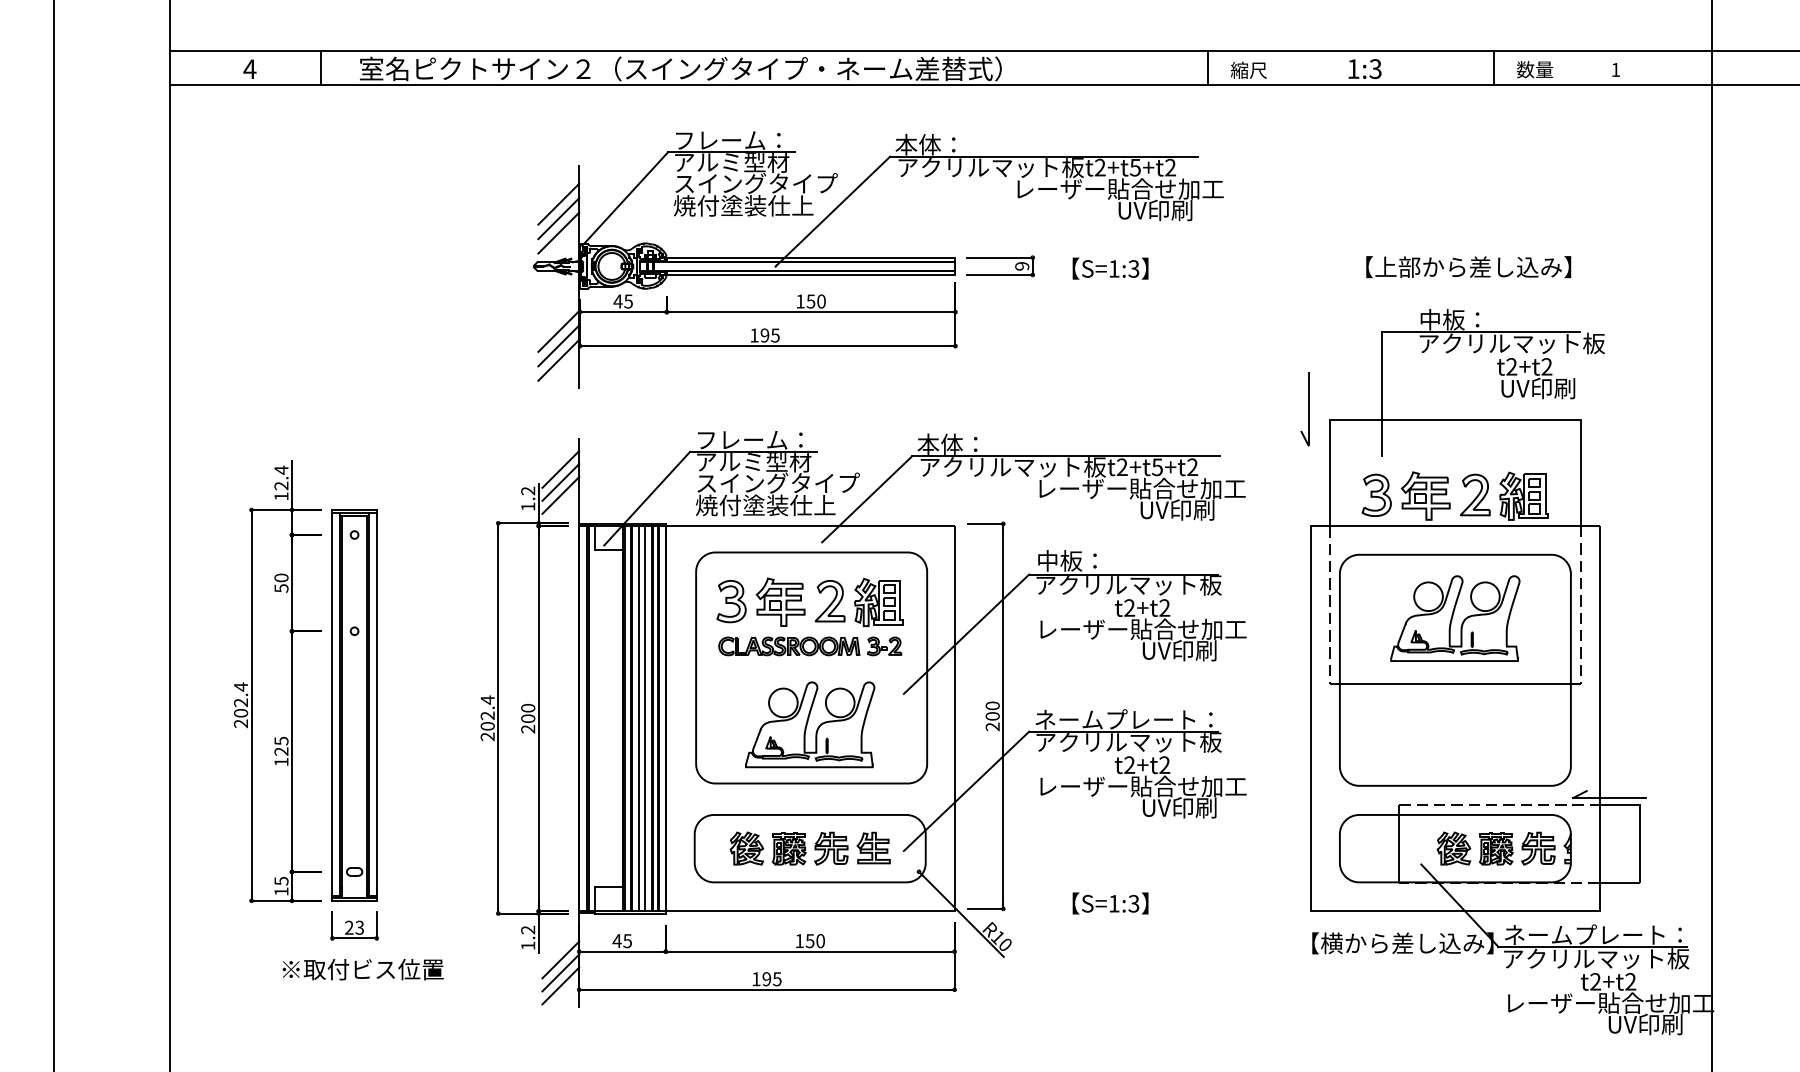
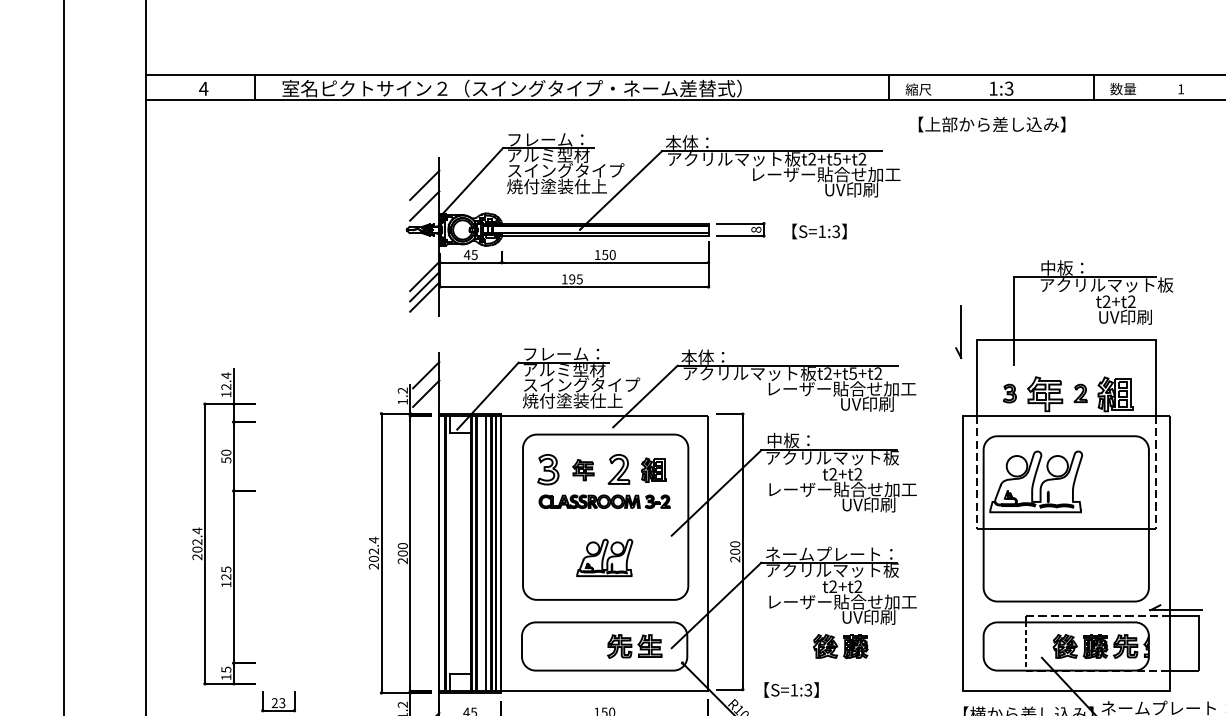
line: (558, 218) -> (424, 195), removed
text: (1022, 266) -> (756, 229), 9 -> 8
text: (1468, 267) -> (991, 124), moved
line: (560, 482) -> (425, 384), removed
part: (1376, 494) -> (1009, 393), size x0.6
part: (1475, 494) -> (1080, 393), size x0.6
part: (780, 601) -> (583, 469), size x0.6
part: (878, 601) -> (653, 469), size x0.7
part: (1455, 618) -> (1036, 481), moved
part: (354, 705) -> (278, 544), removed
line: (639, 718) -> (482, 553), removed
part: (810, 724) -> (604, 557), size x0.6
part: (767, 848) -> (840, 646), moved
line: (1399, 848) -> (1026, 646), solid -> dashed
text: (1110, 903) -> (791, 690), moved

